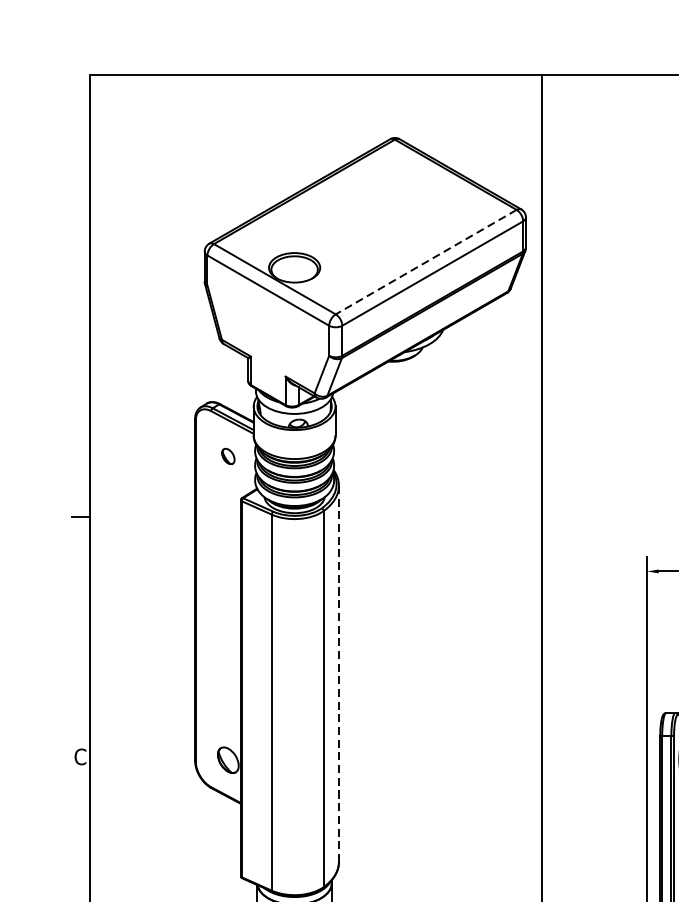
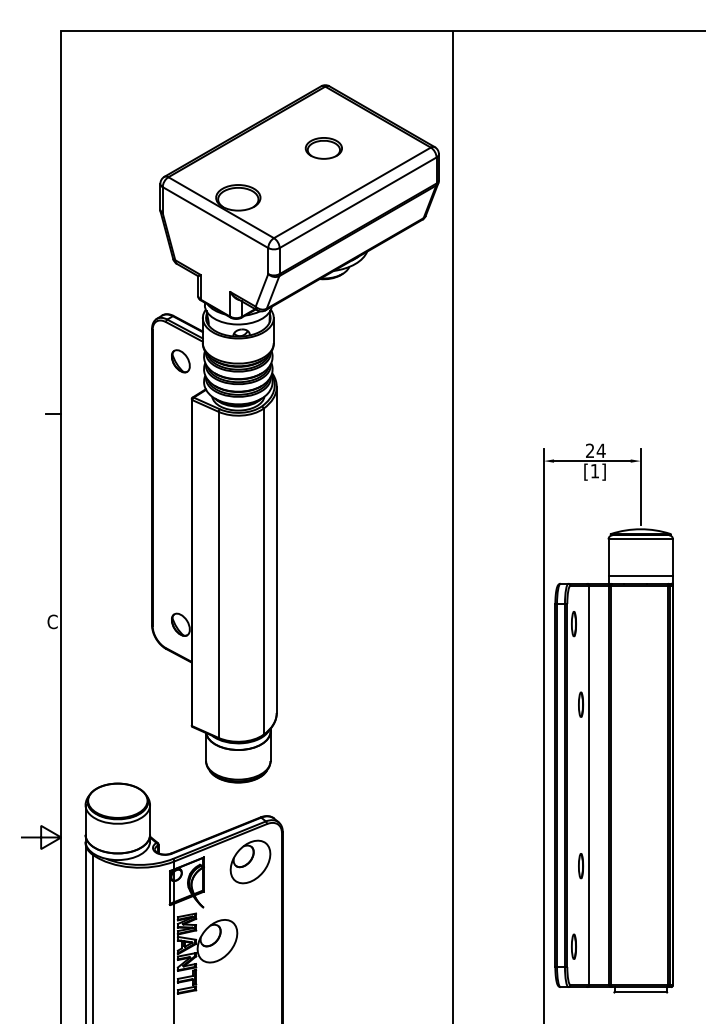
part: (392, 210) -> (323, 148), added
line: (426, 261) -> (352, 192), dashed -> solid
part: (227, 456) -> (180, 361), size x1.67
line: (338, 673) -> (276, 549), dashed -> solid

